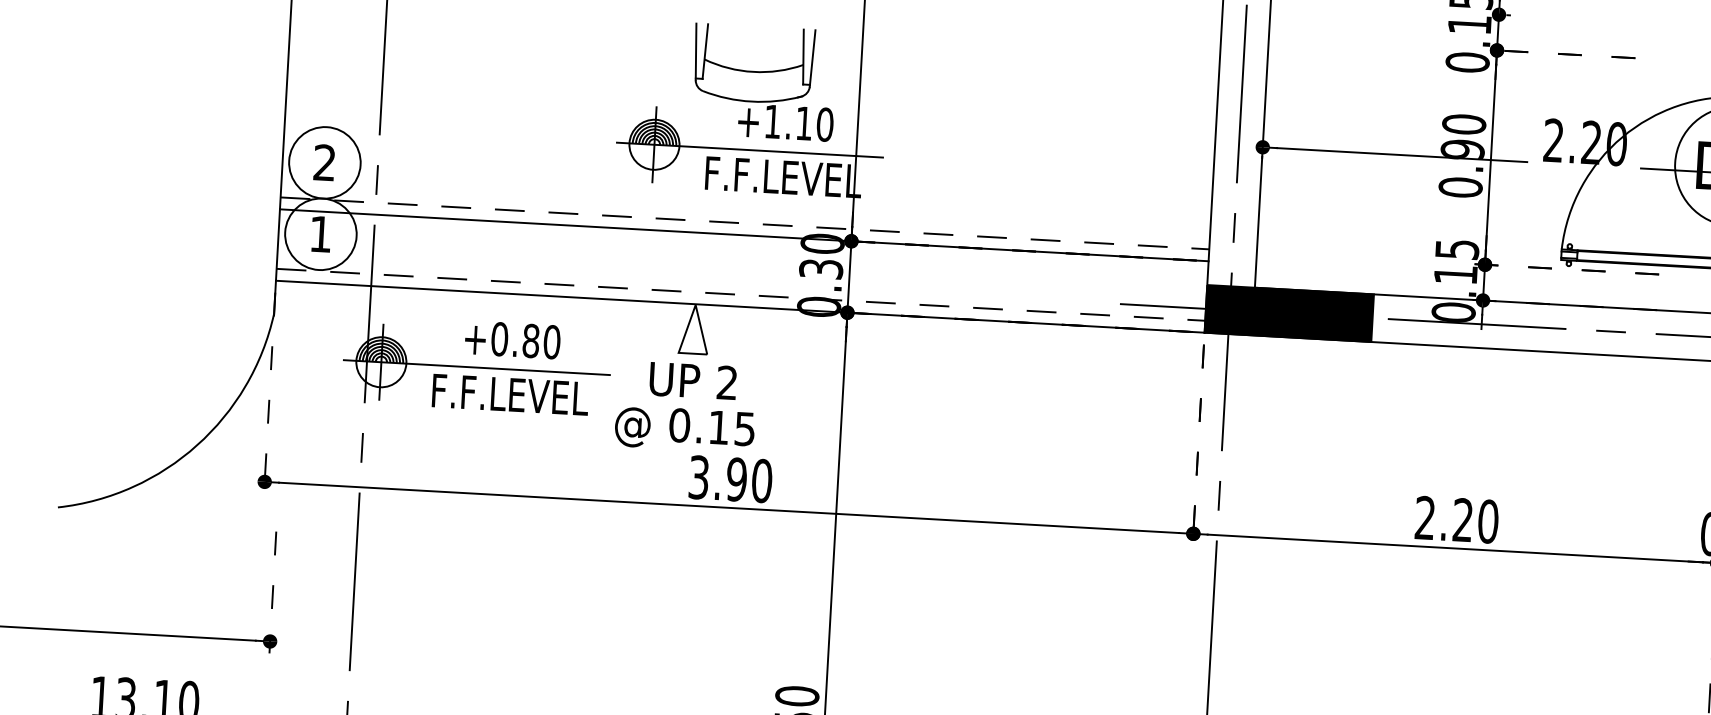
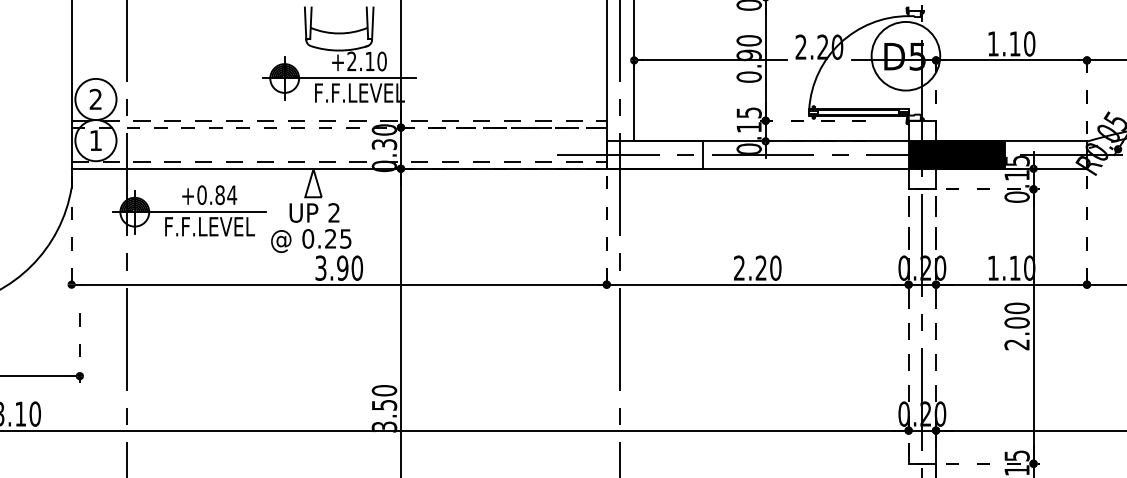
text: (772, 120) -> (351, 60), +1.10 -> +2.10
line: (744, 235) -> (339, 127), solid -> dashed
fill: (1288, 312) -> (654, 154), removed
text: (552, 342) -> (232, 195), +0.80 -> +0.84
text: (718, 426) -> (330, 238), 0.15 -> 0.25

